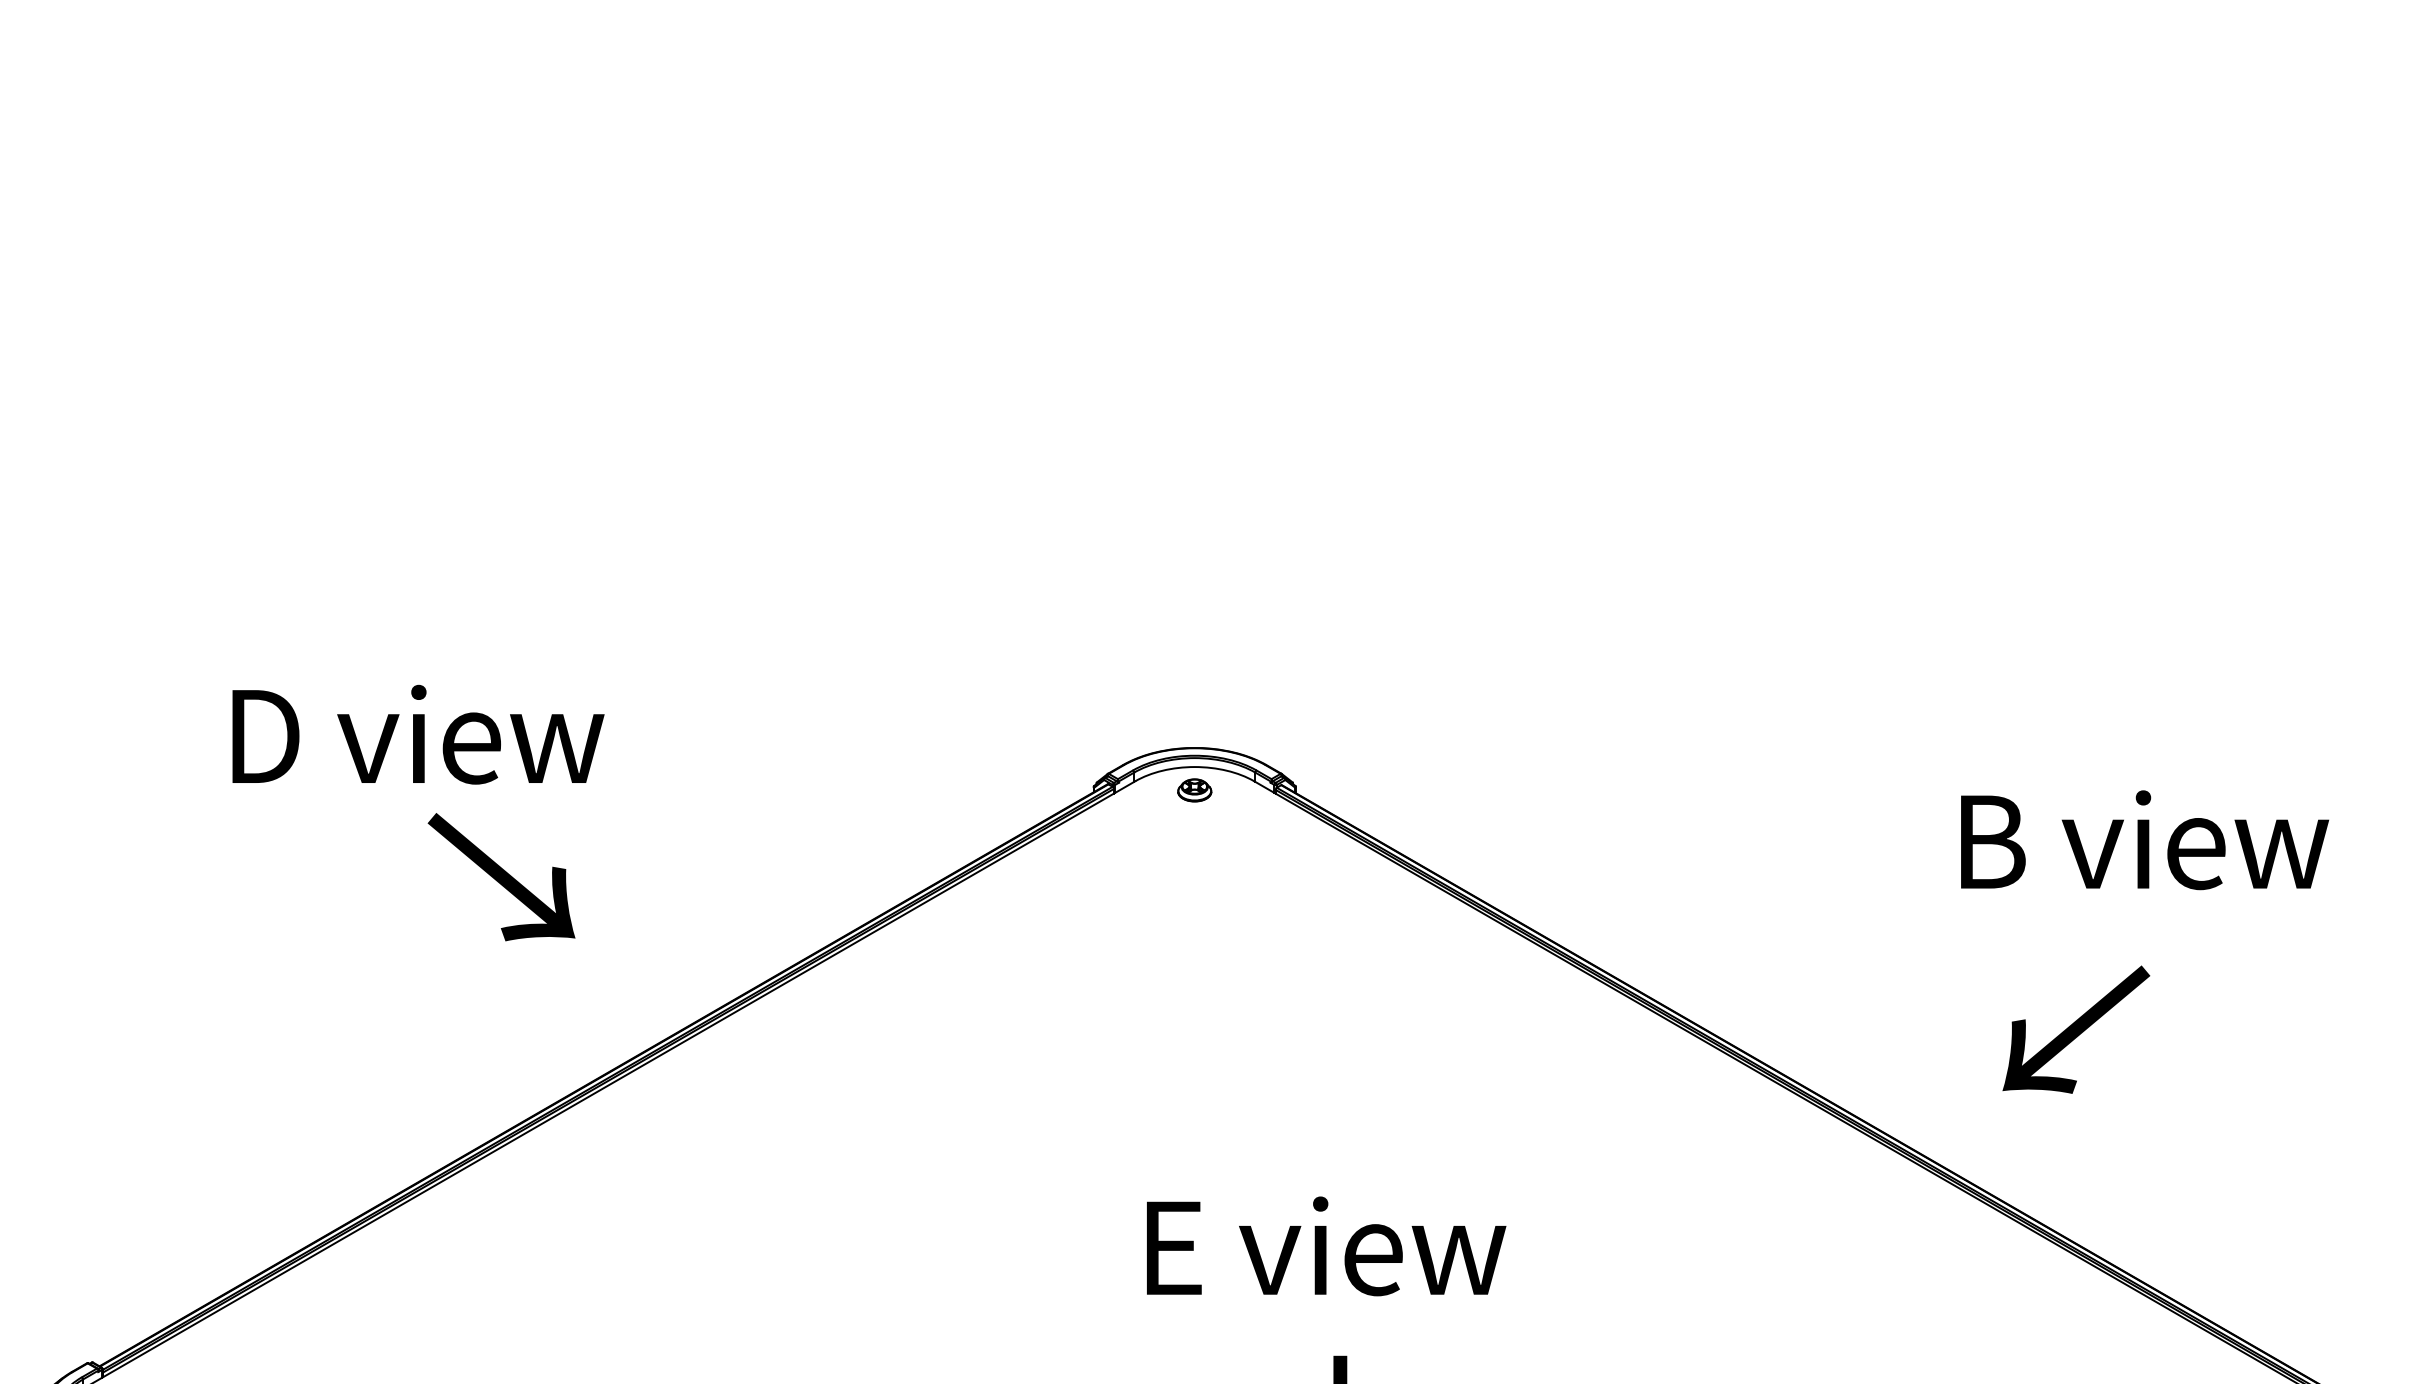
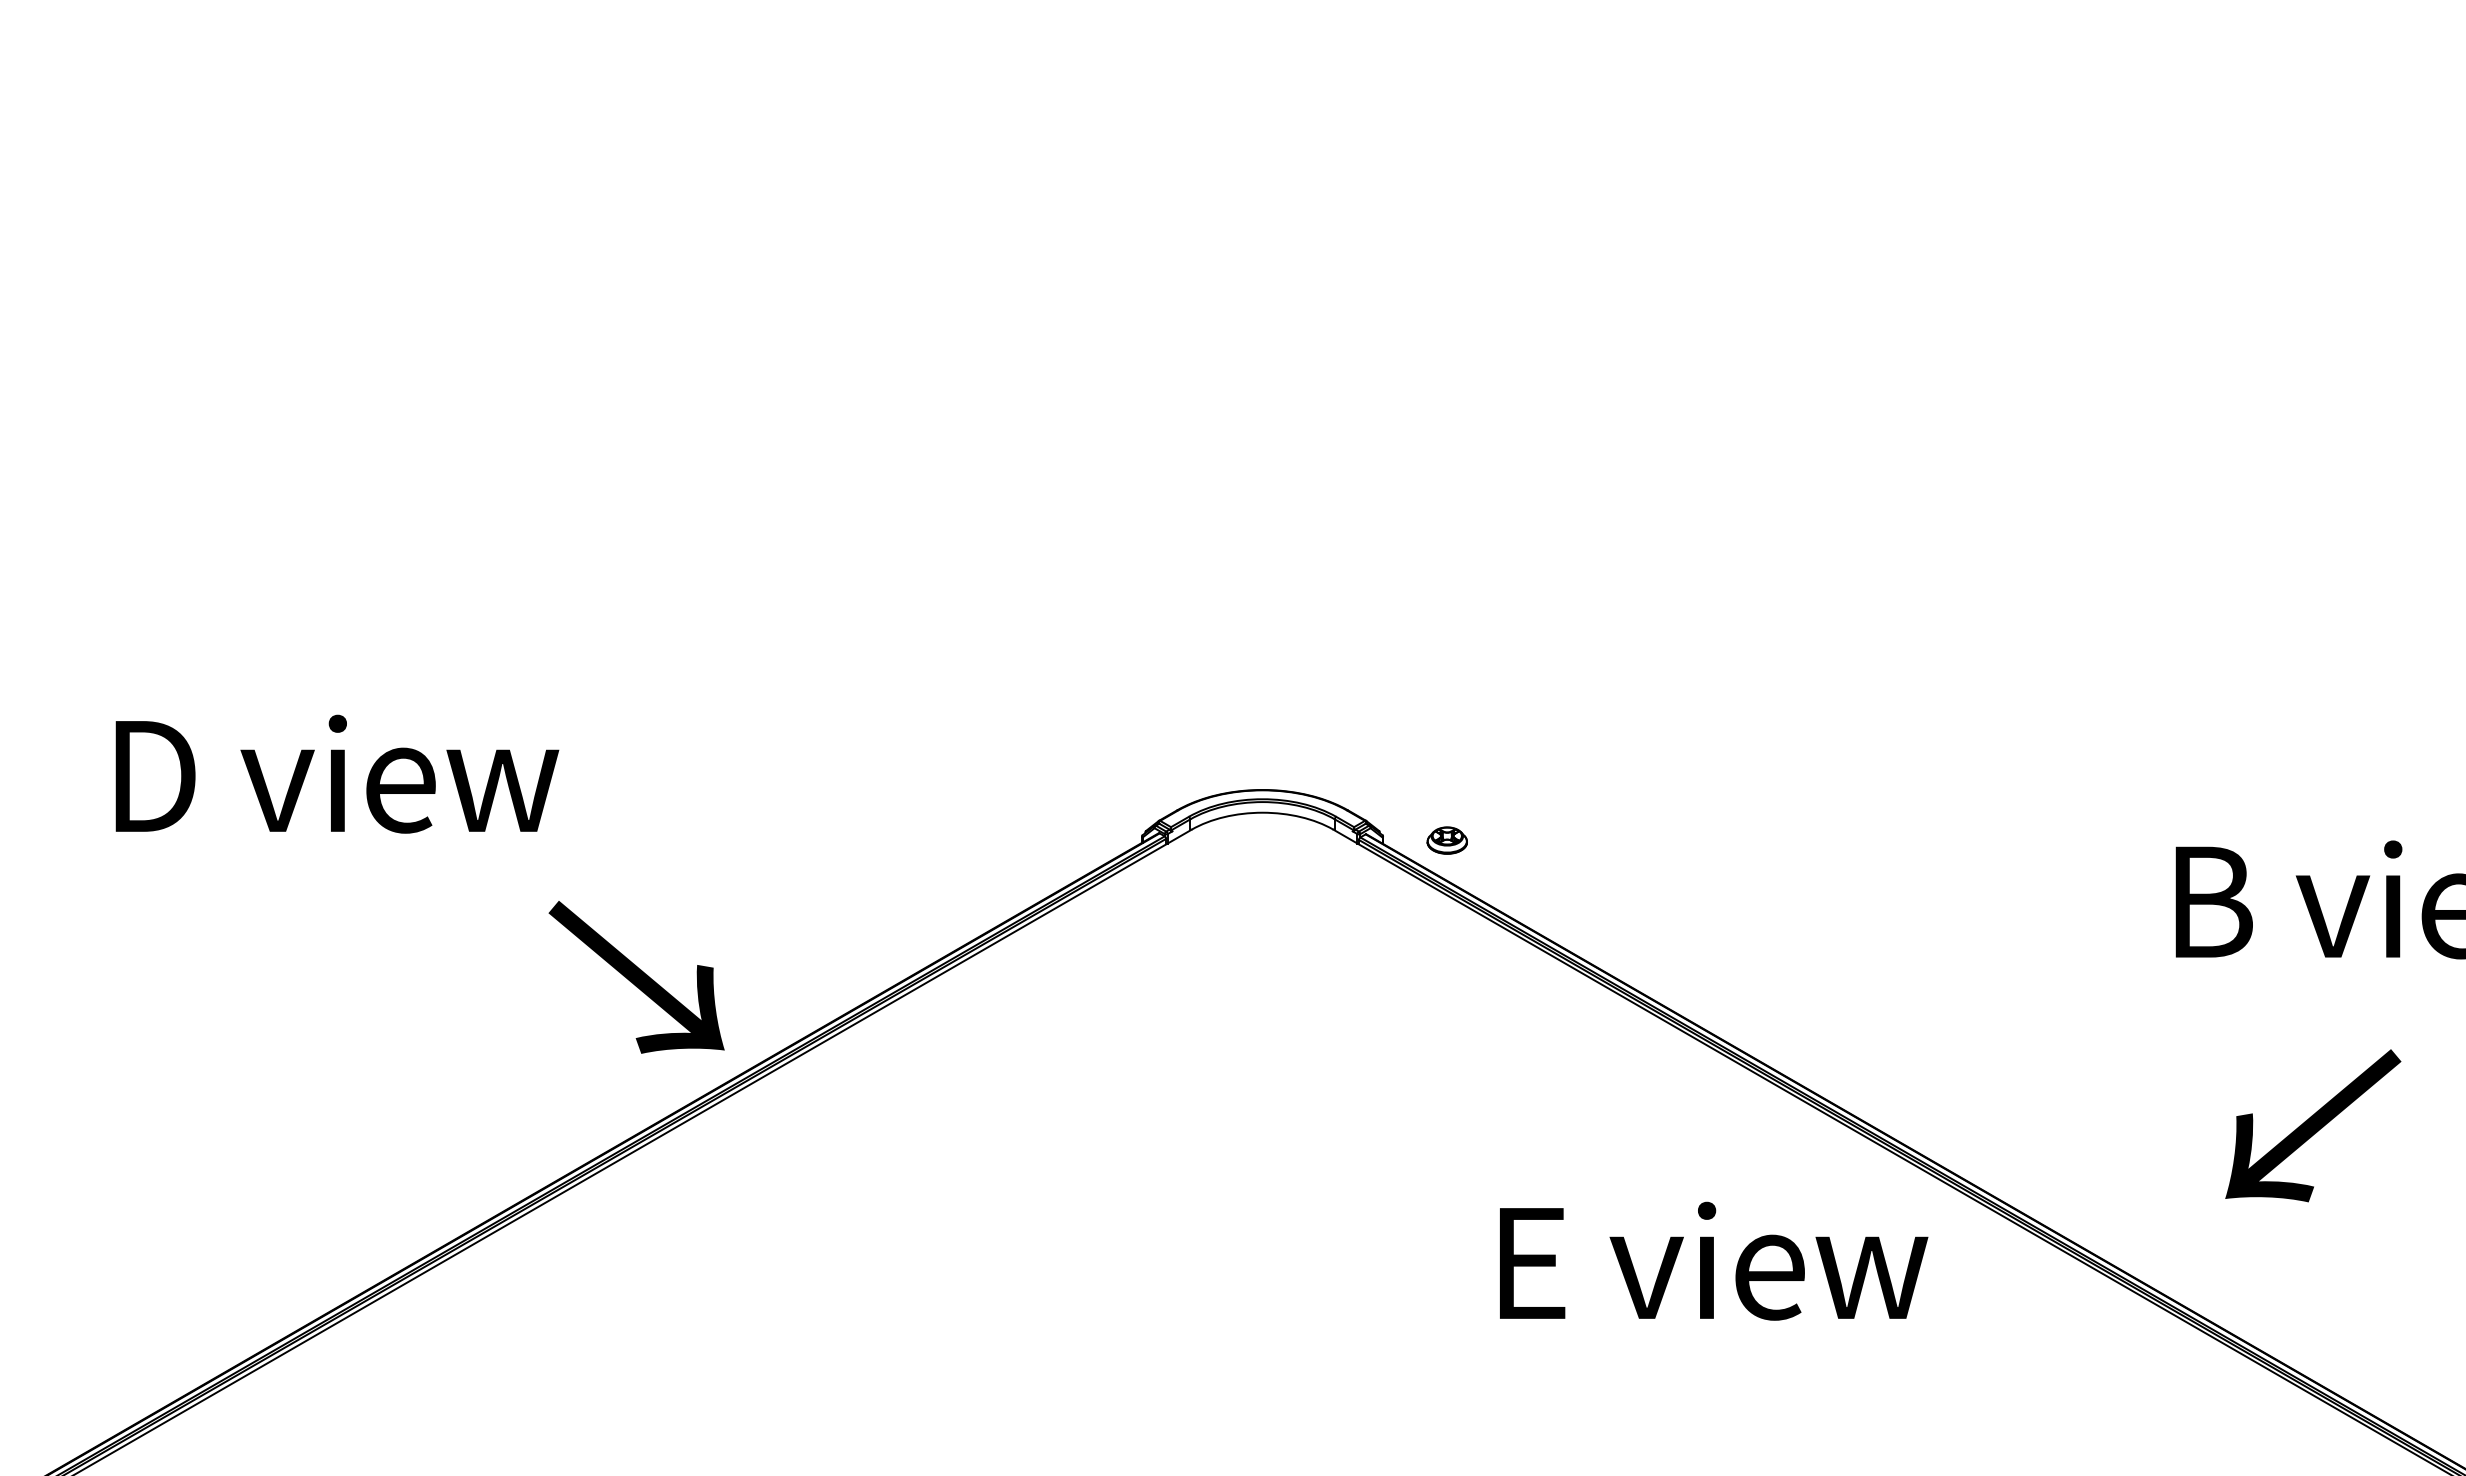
part: (1194, 790) -> (1446, 840), moved
text: (501, 877) -> (636, 977), moved
text: (1326, 1246) -> (1713, 1261), moved

